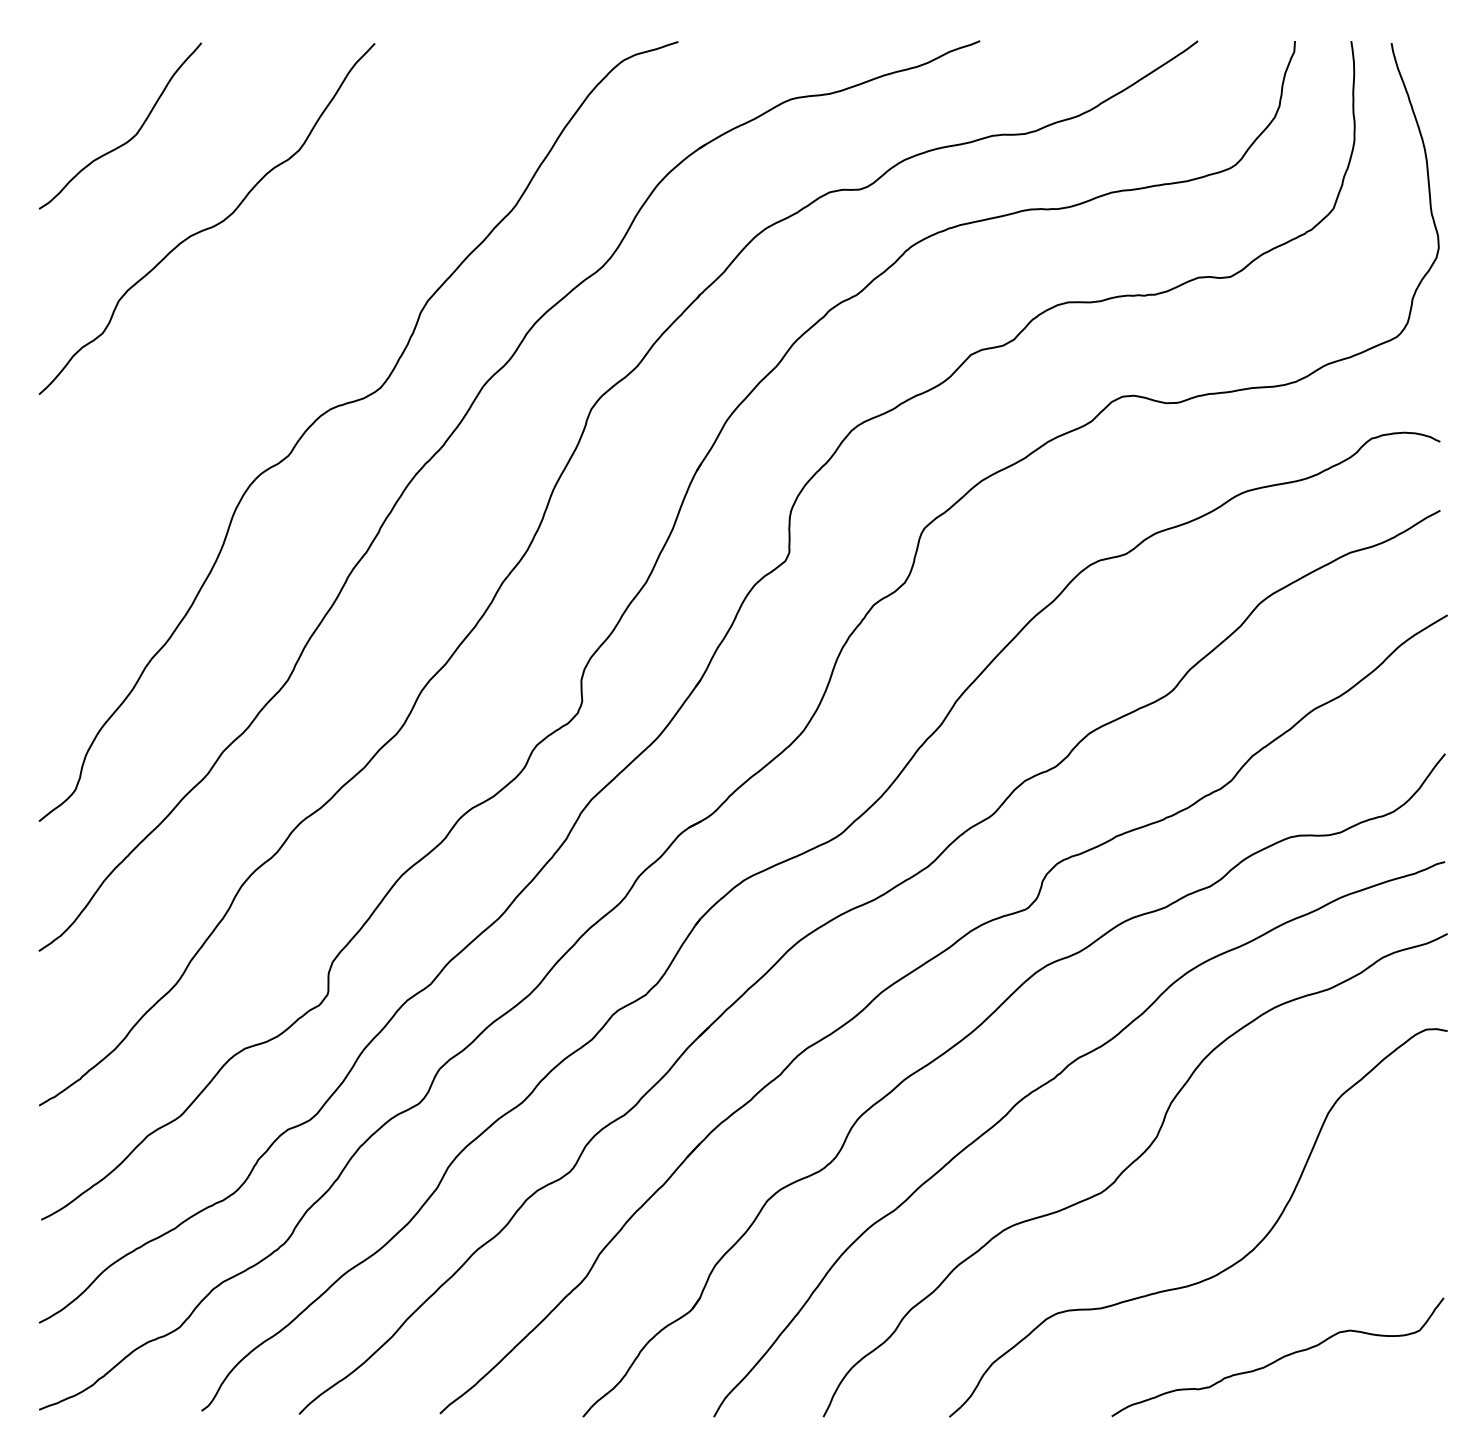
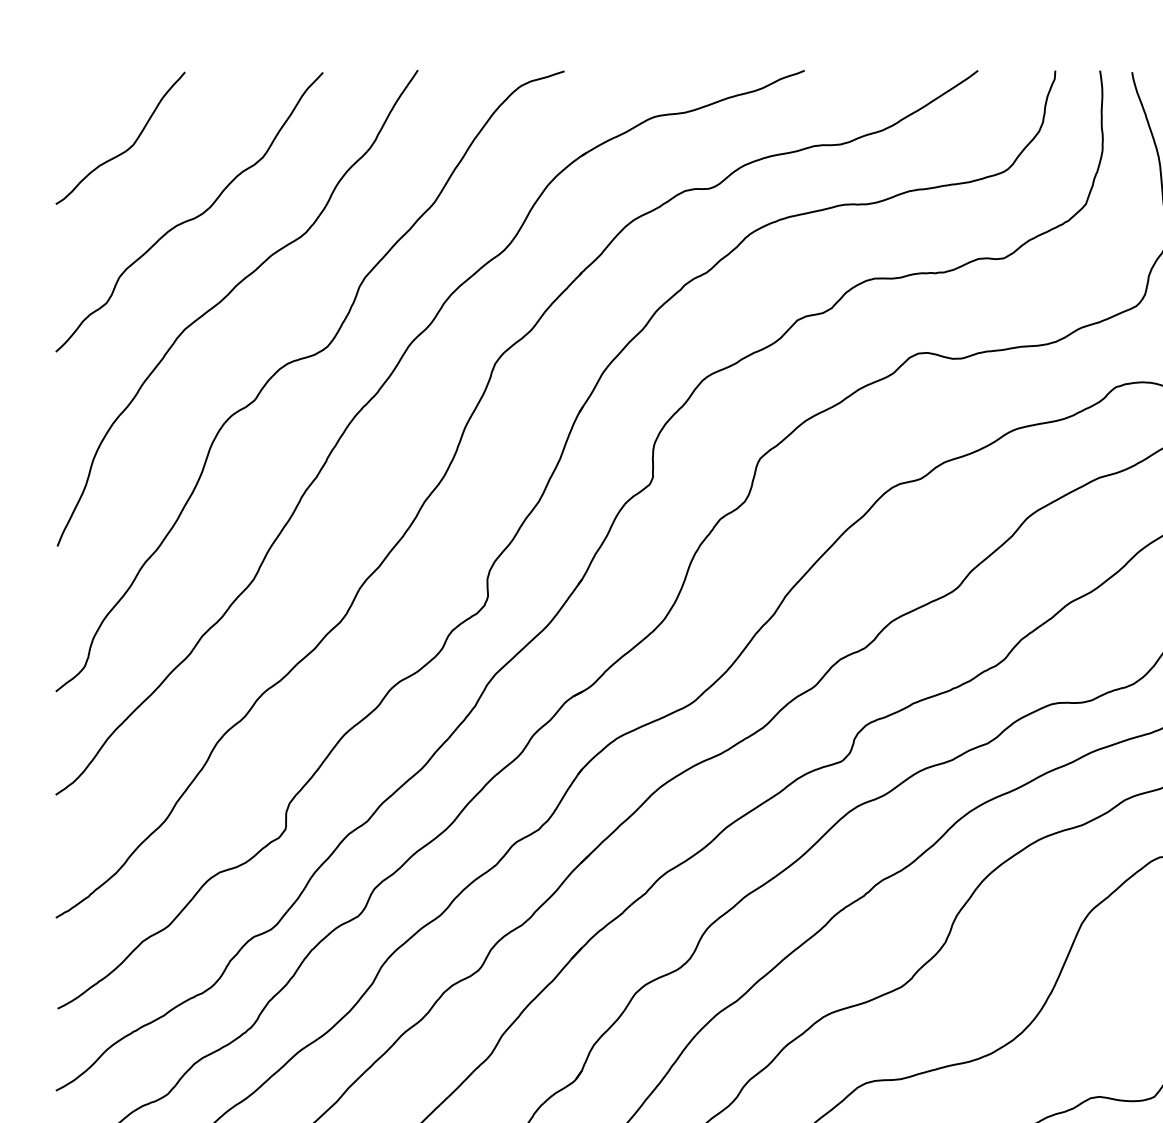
curve: (256, 323) -> (228, 295), added

